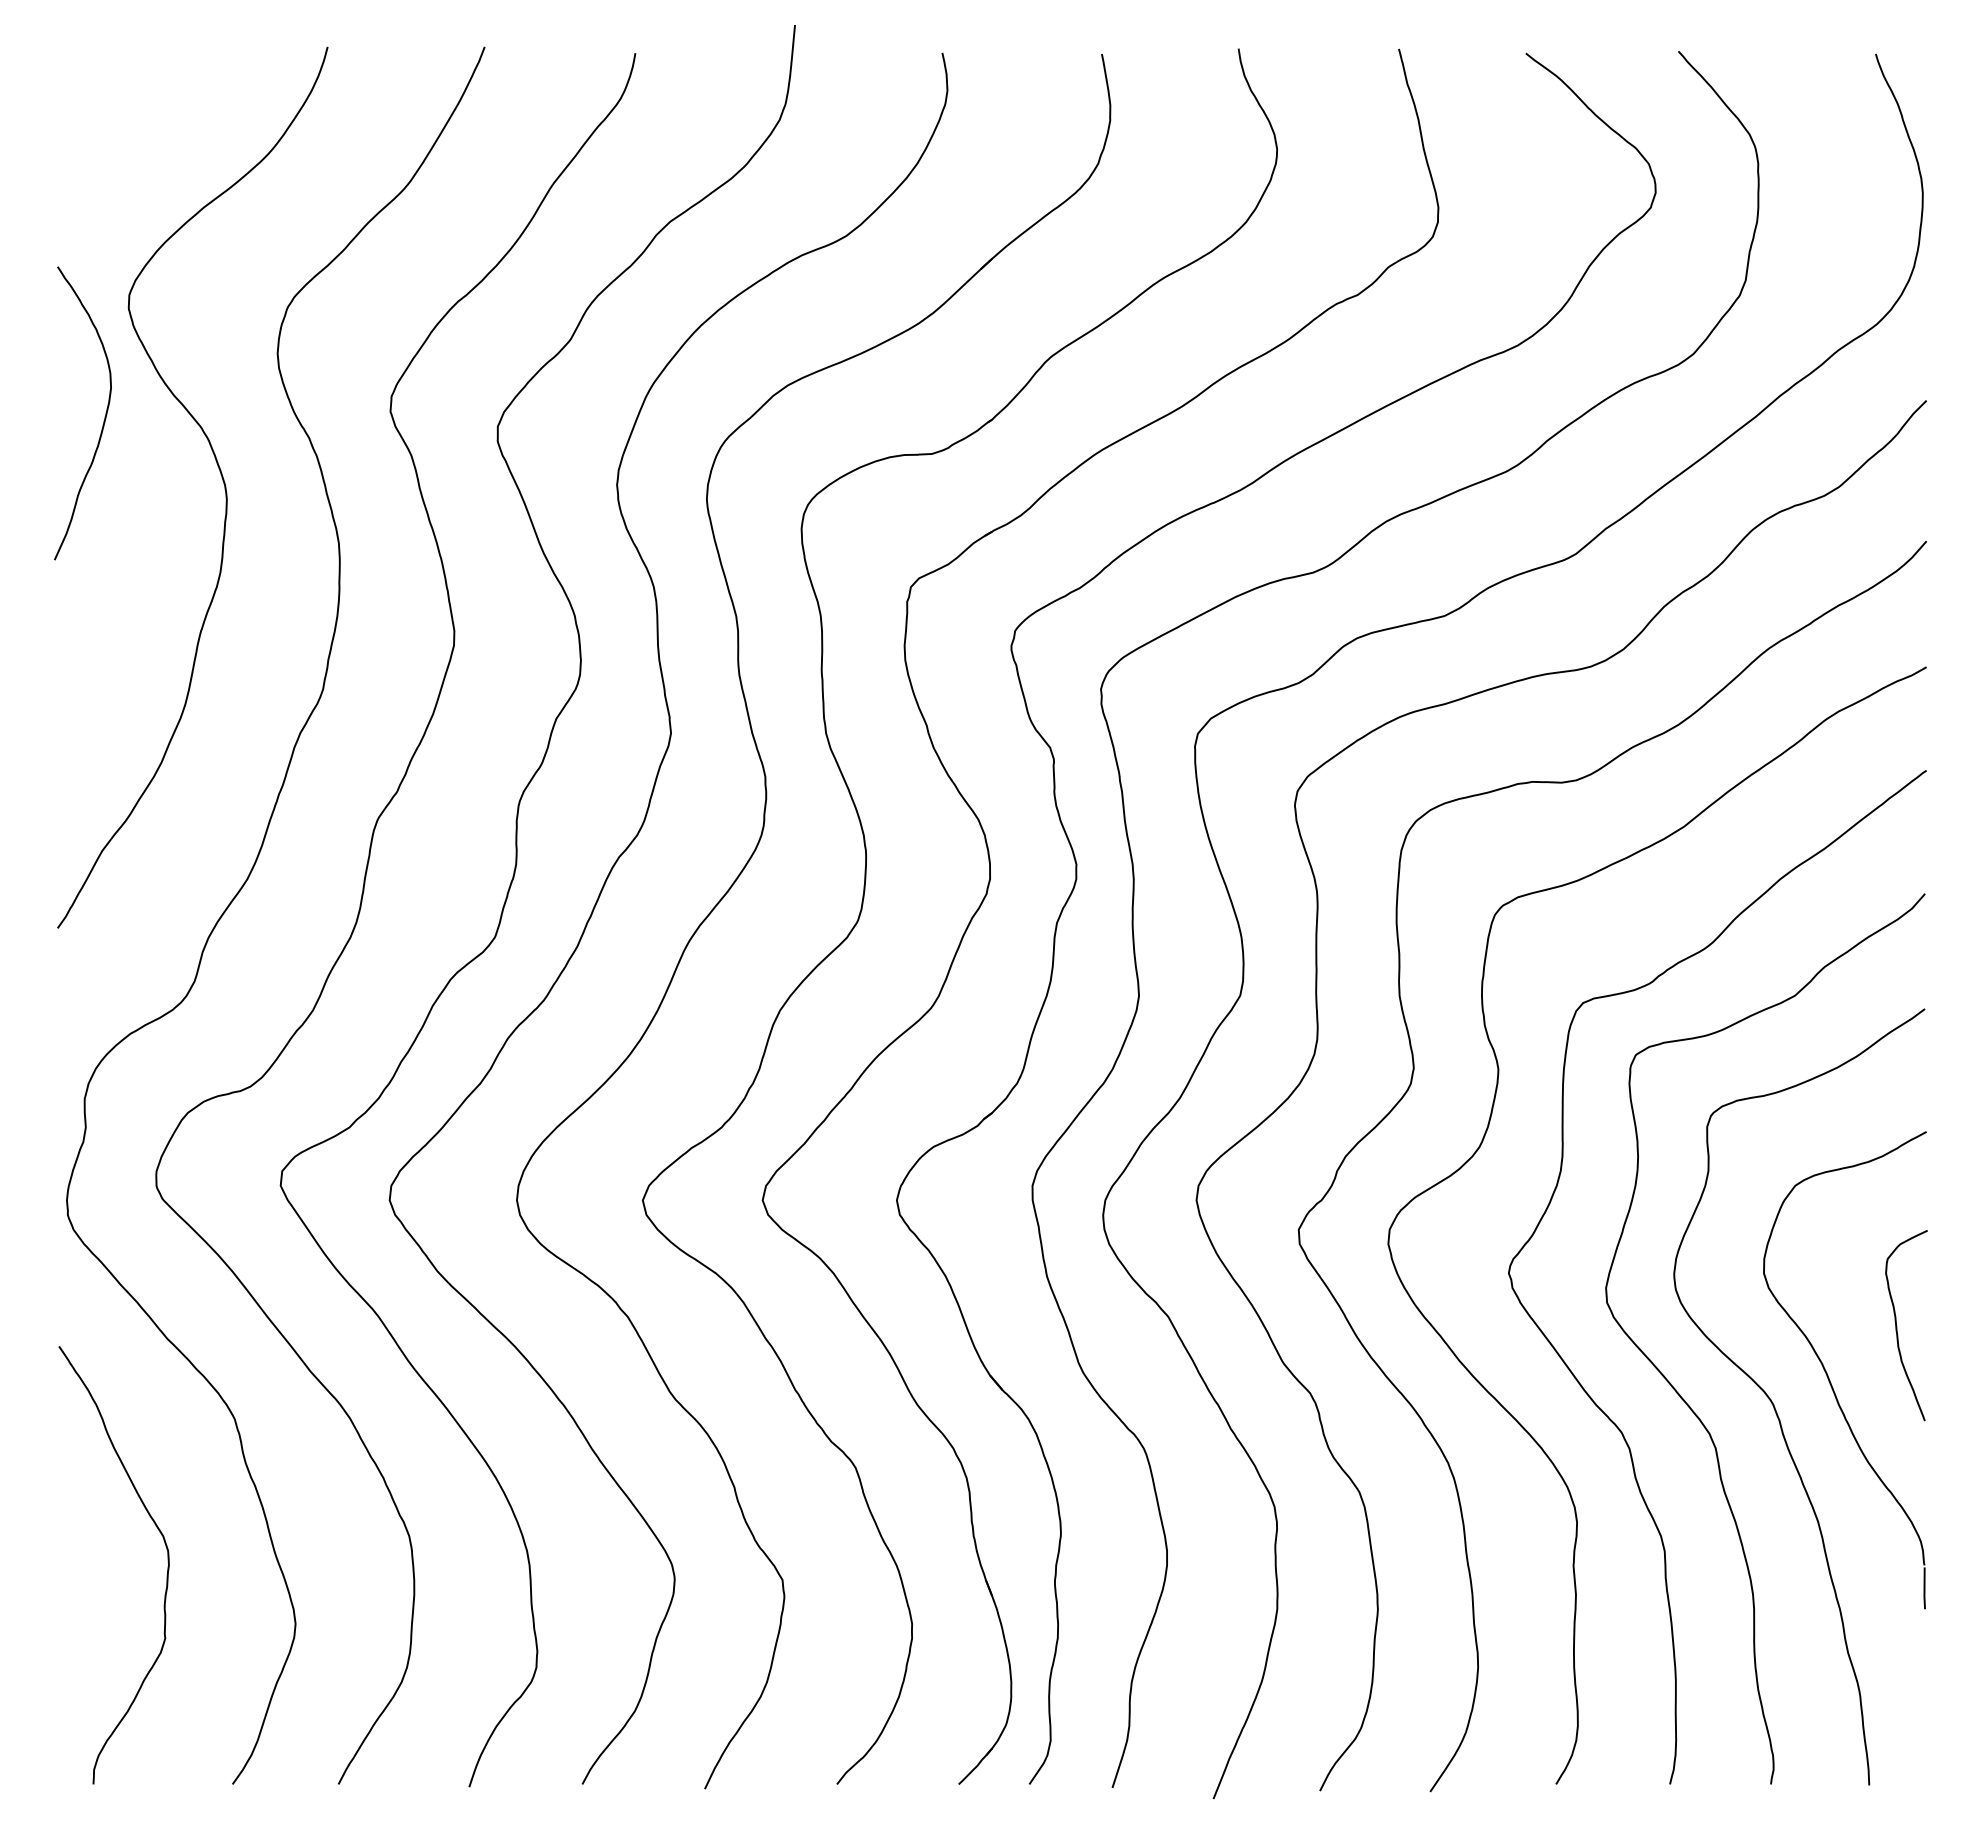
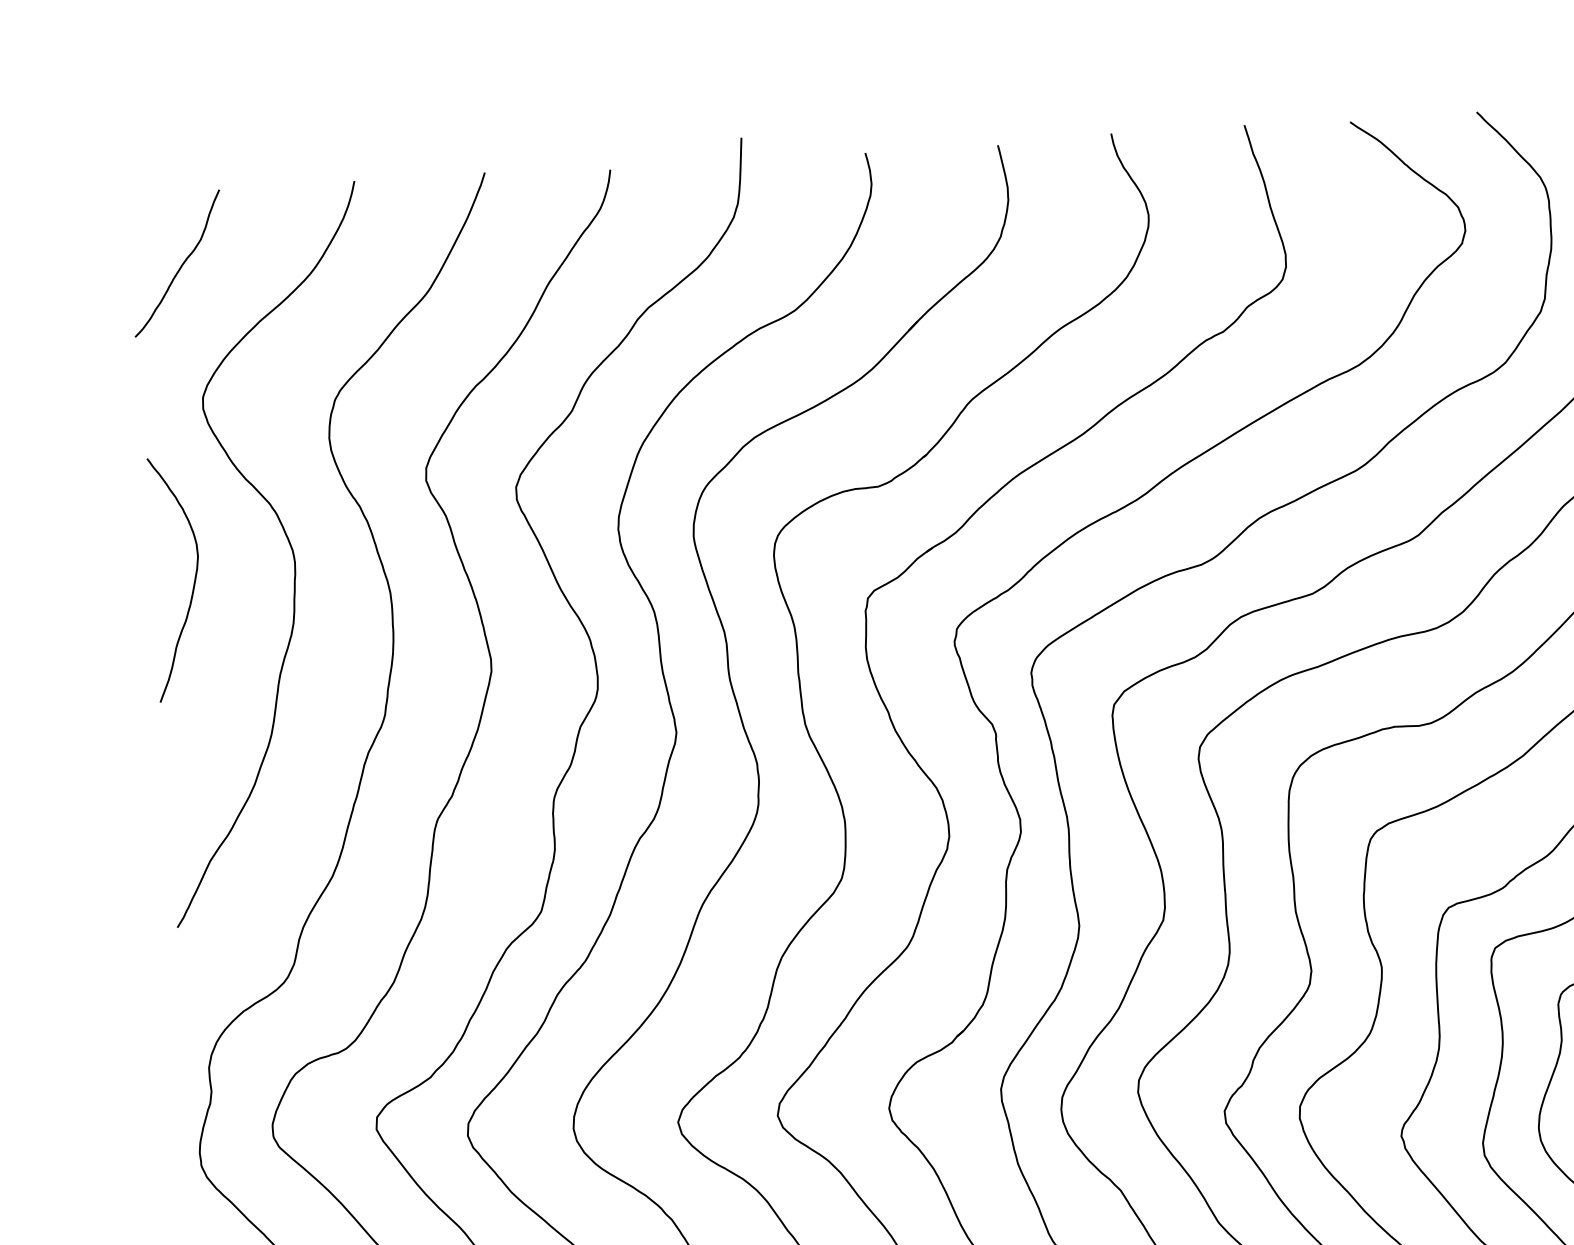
curve: (112, 135) -> (180, 266), added
curve: (103, 420) -> (193, 583), moved

